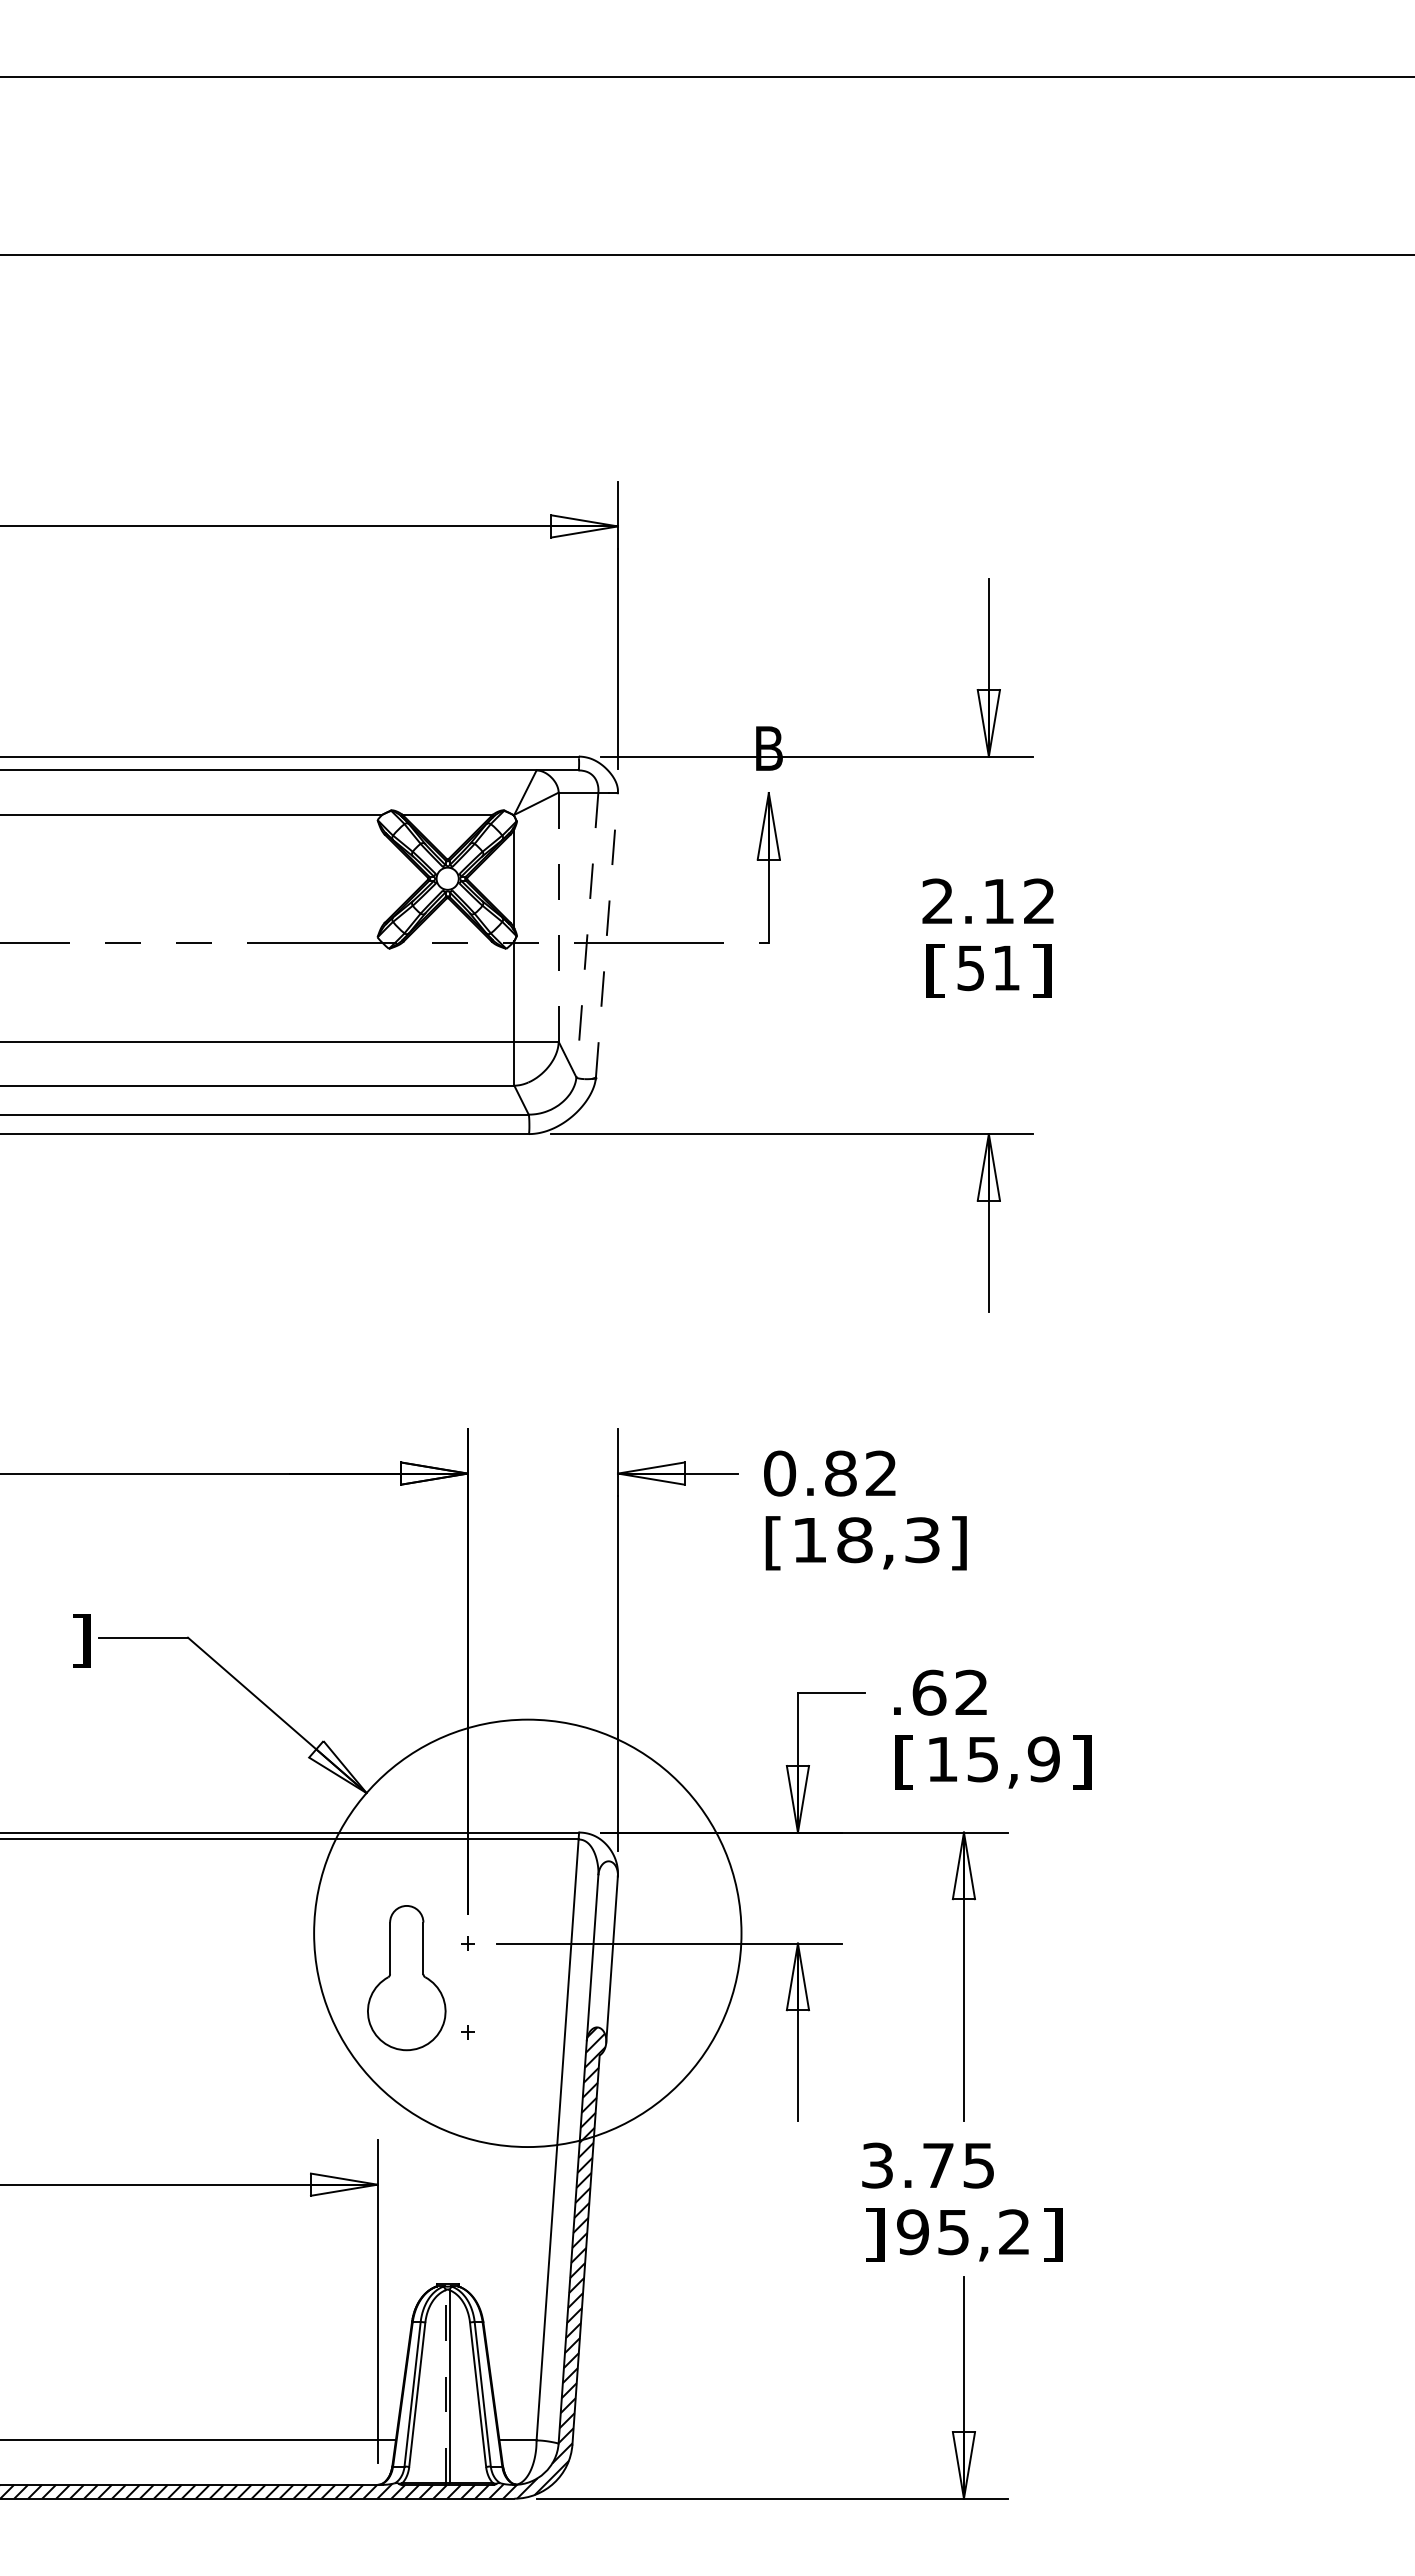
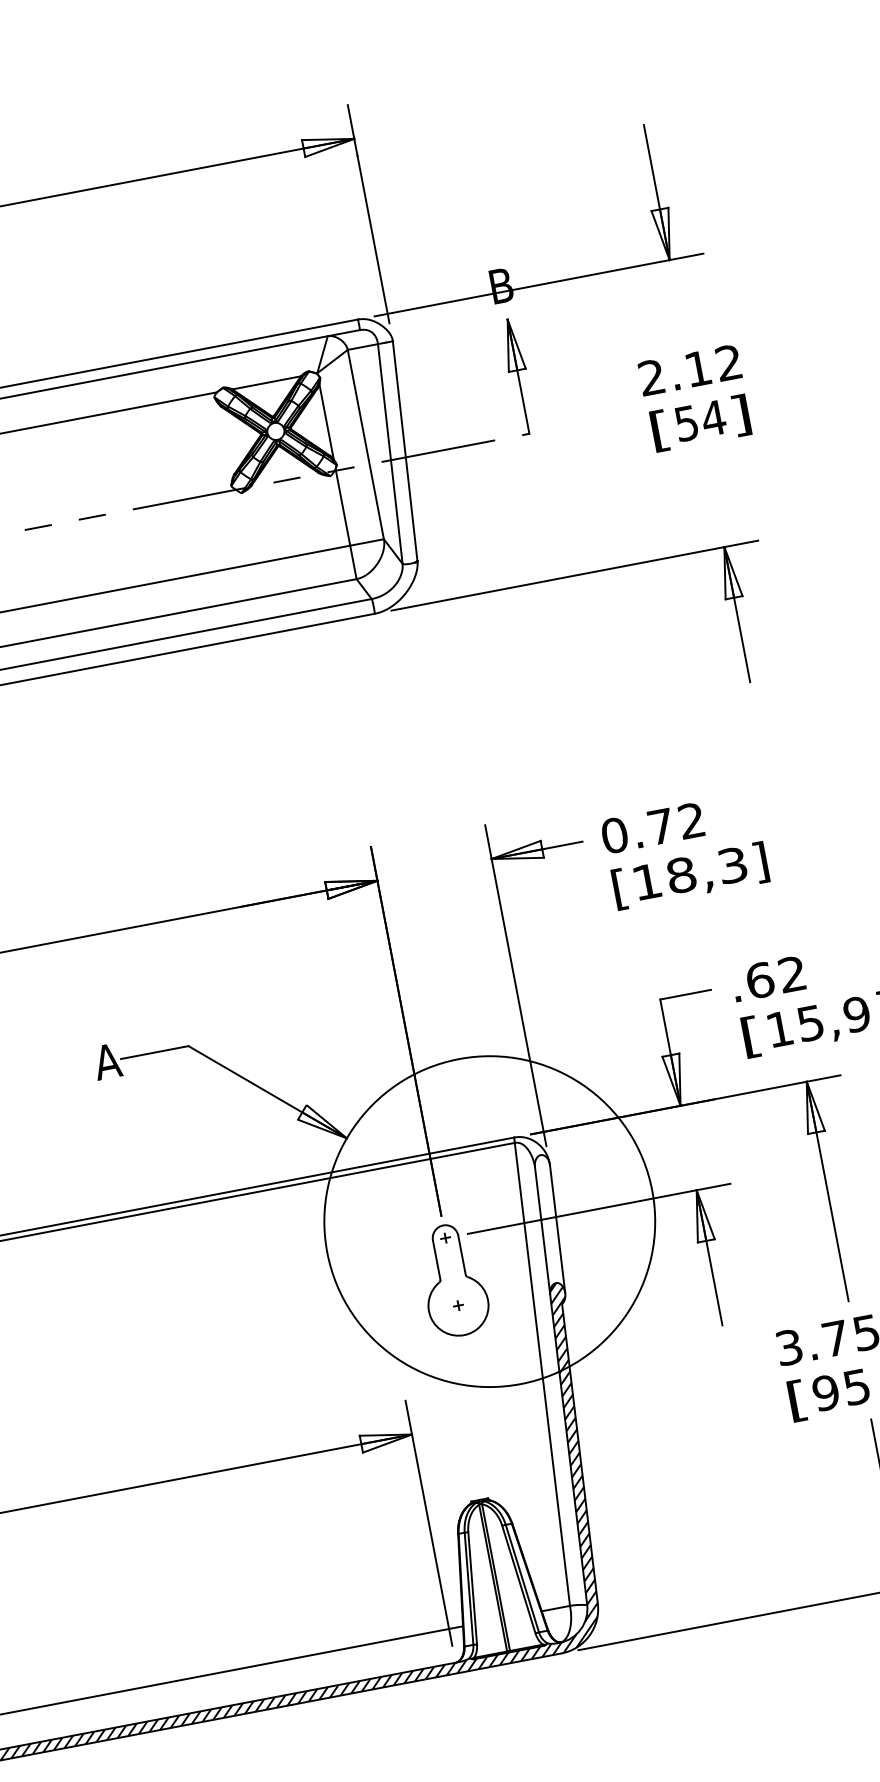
line: (558, 917) -> (365, 444), dashed -> solid
line: (587, 935) -> (390, 454), dashed -> solid
line: (606, 935) -> (404, 451), dashed -> solid
text: (1006, 967) -> (713, 417), 51 -> 54
text: (840, 1473) -> (660, 826), 0.82 -> 0.72
text: (81, 1640) -> (107, 1063), ] -> A
part: (406, 1978) -> (453, 1280), moved
text: (874, 2234) -> (797, 1400), ] -> [
line: (445, 2386) -> (492, 1578), dashed -> solid

